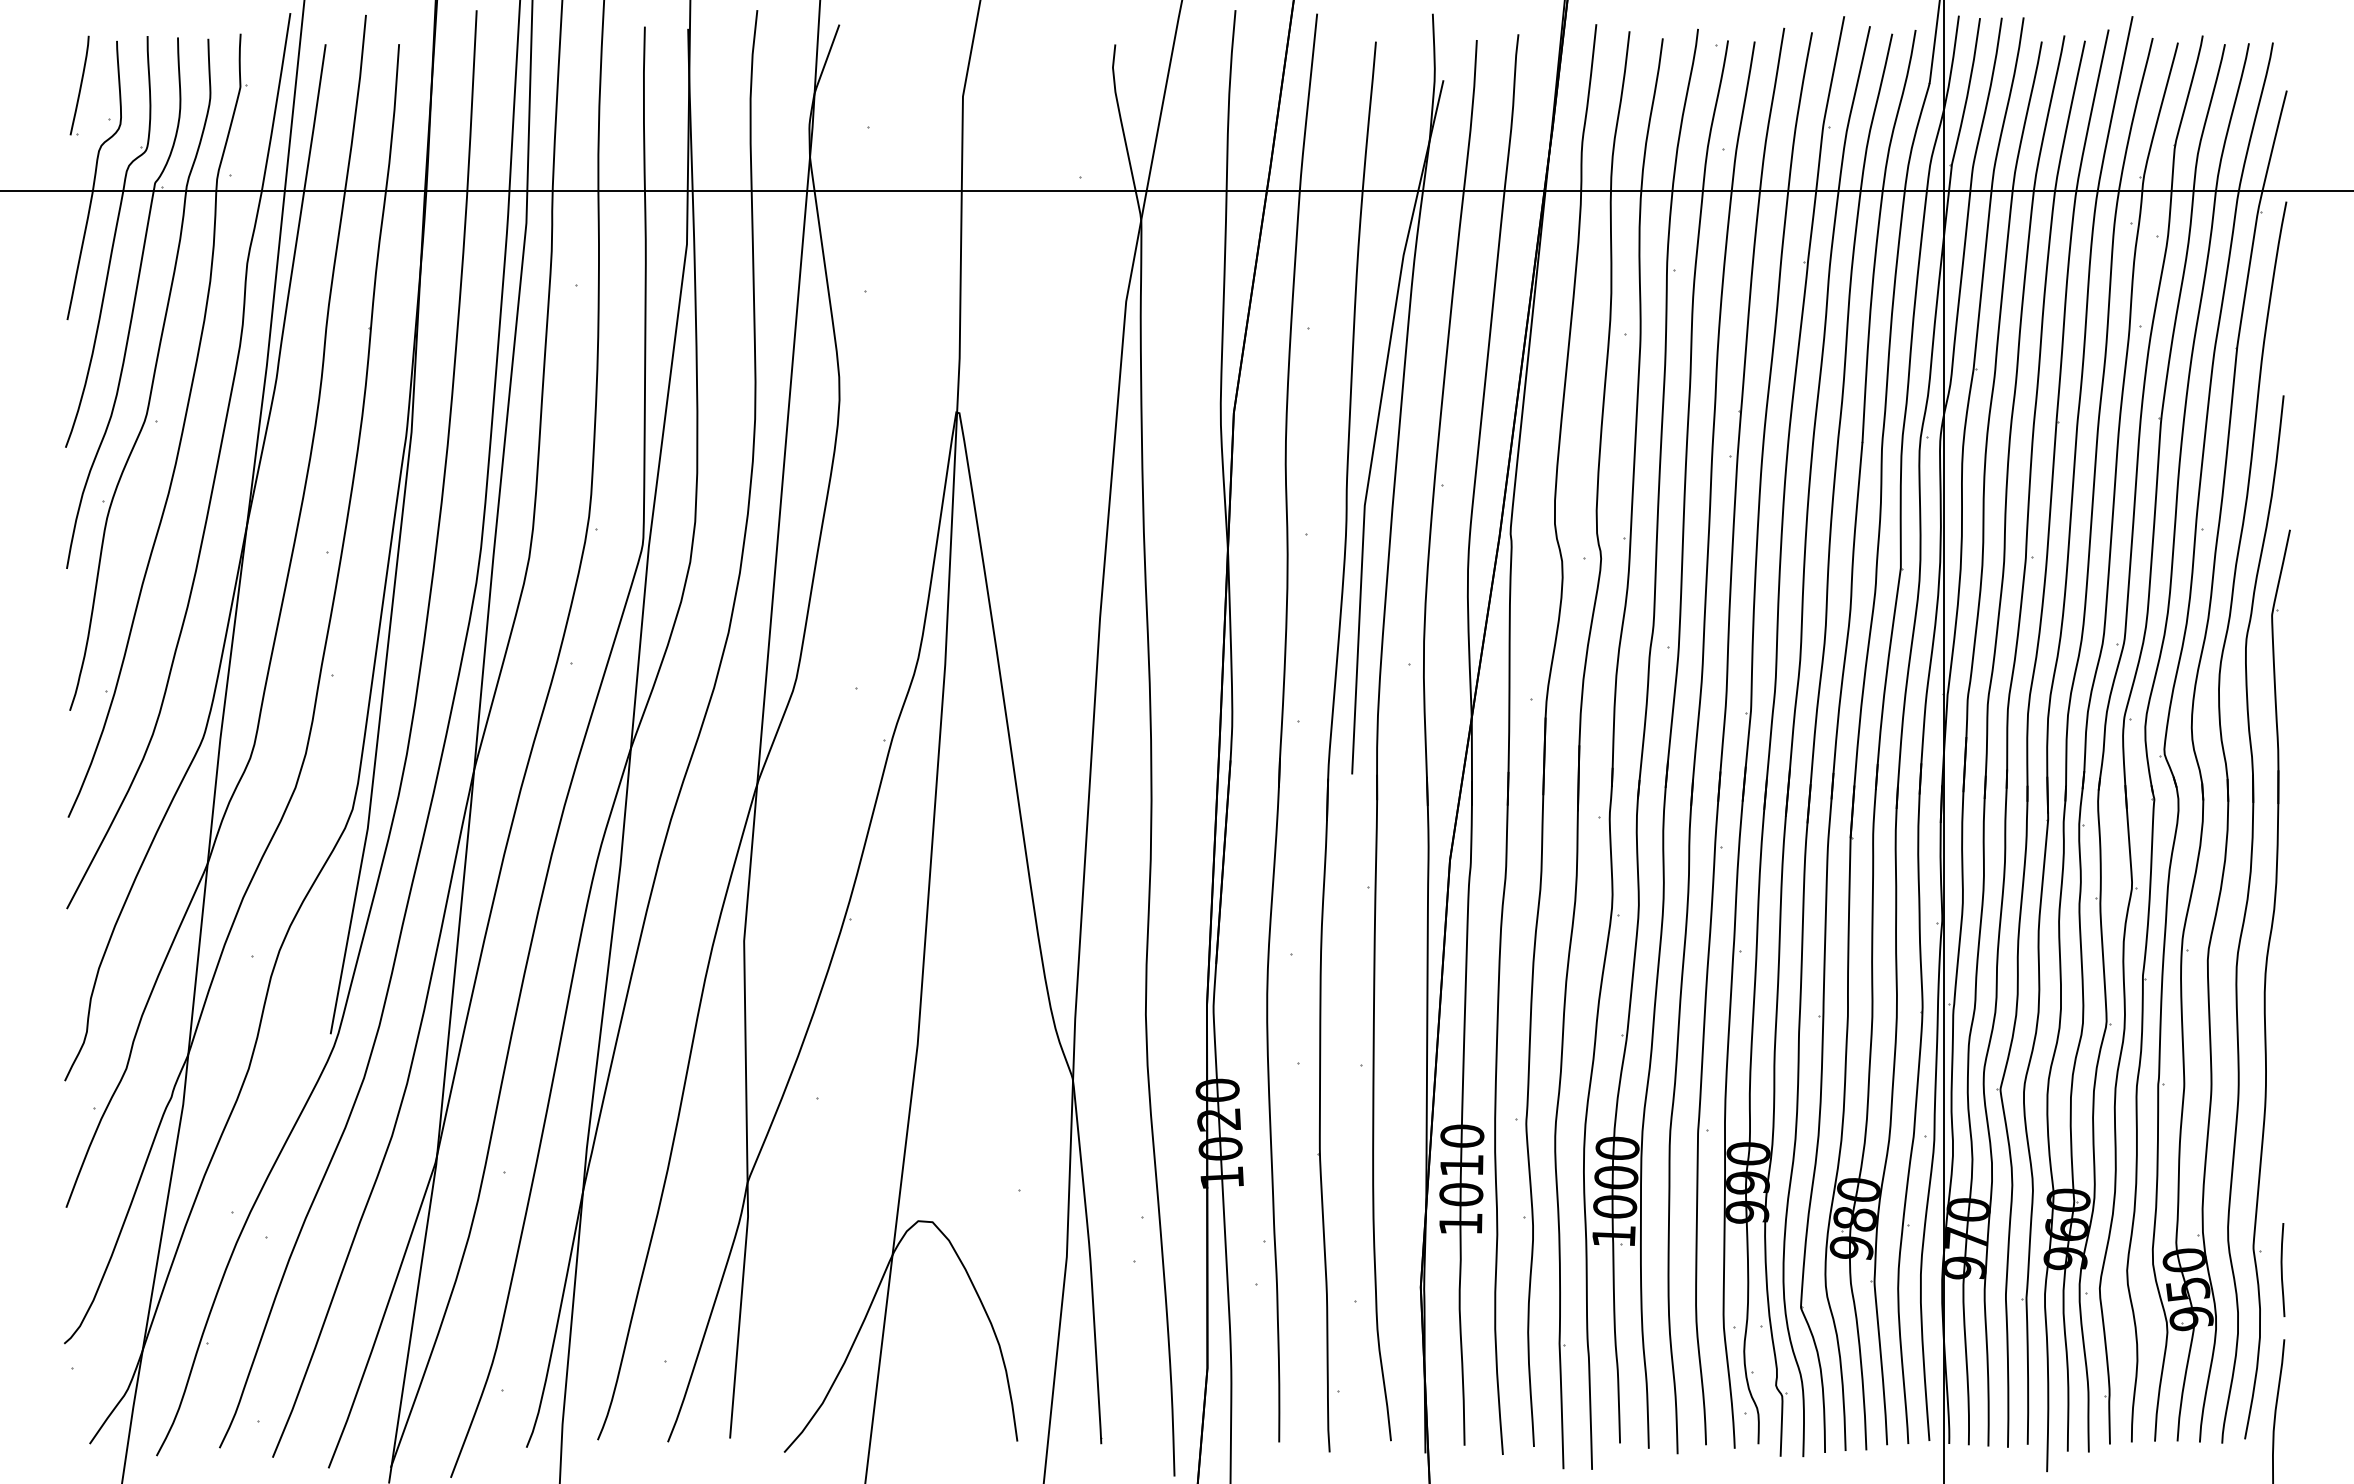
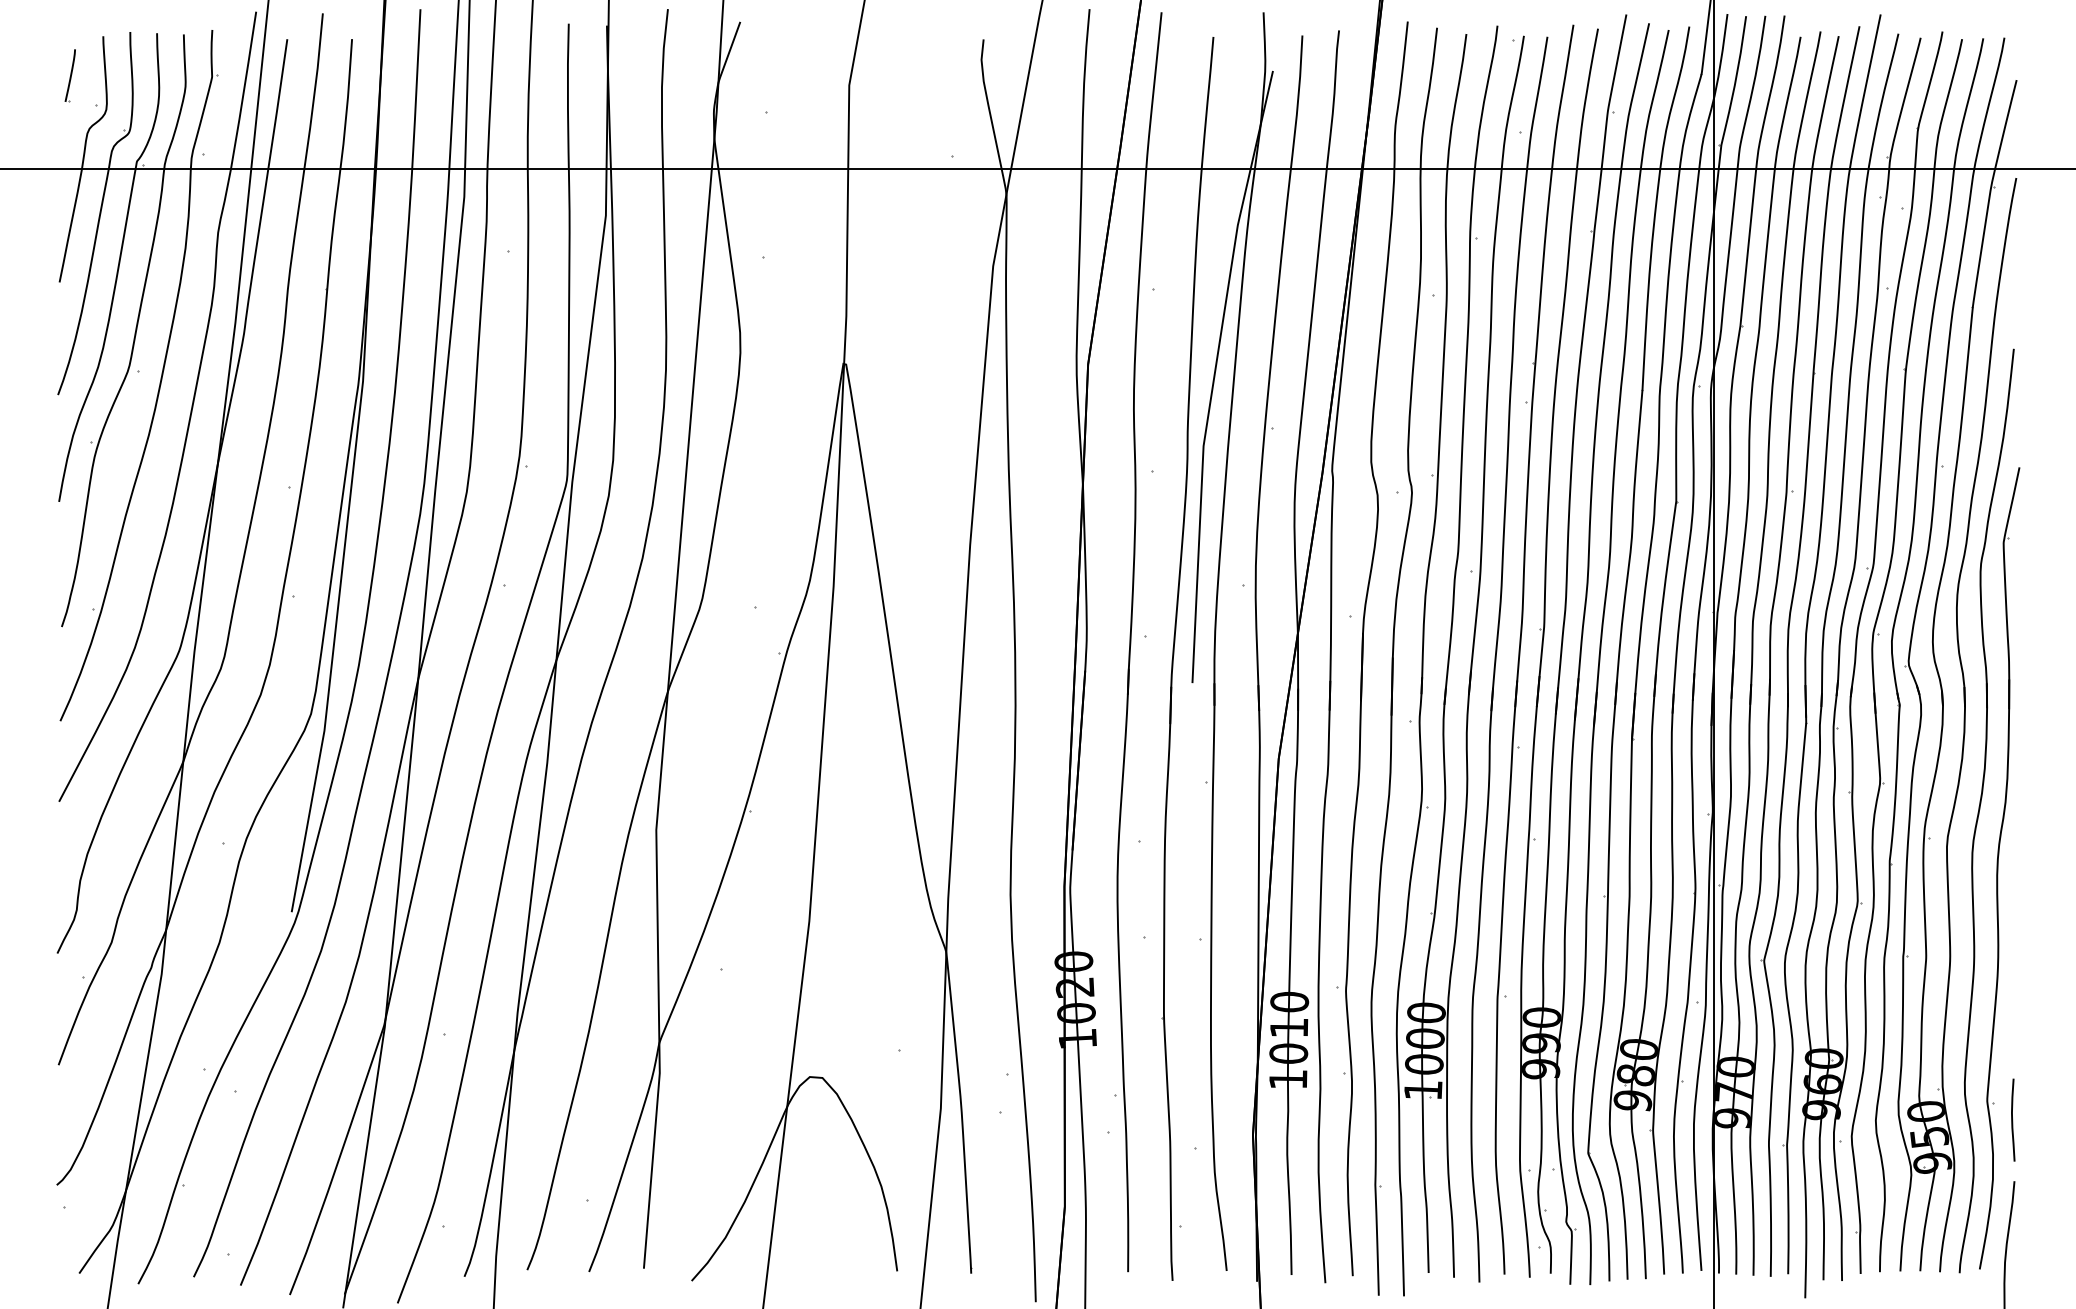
part: (79, 85) -> (70, 75), size x0.6

